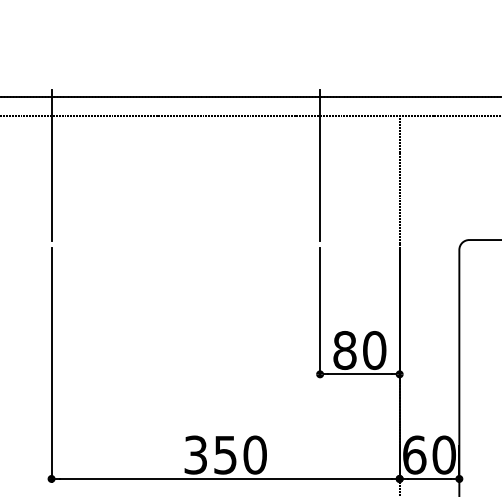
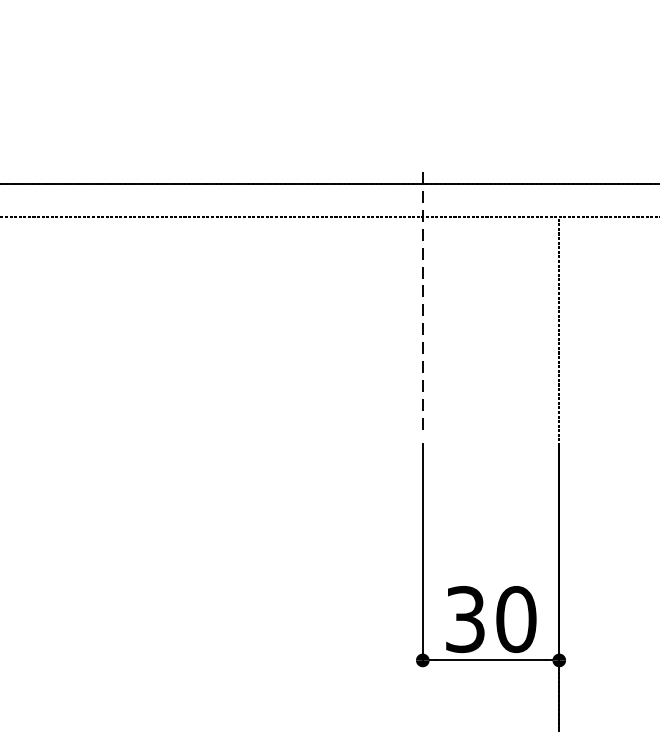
line: (320, 165) -> (423, 302), solid -> dashed
text: (344, 350) -> (464, 619), 80 -> 30

